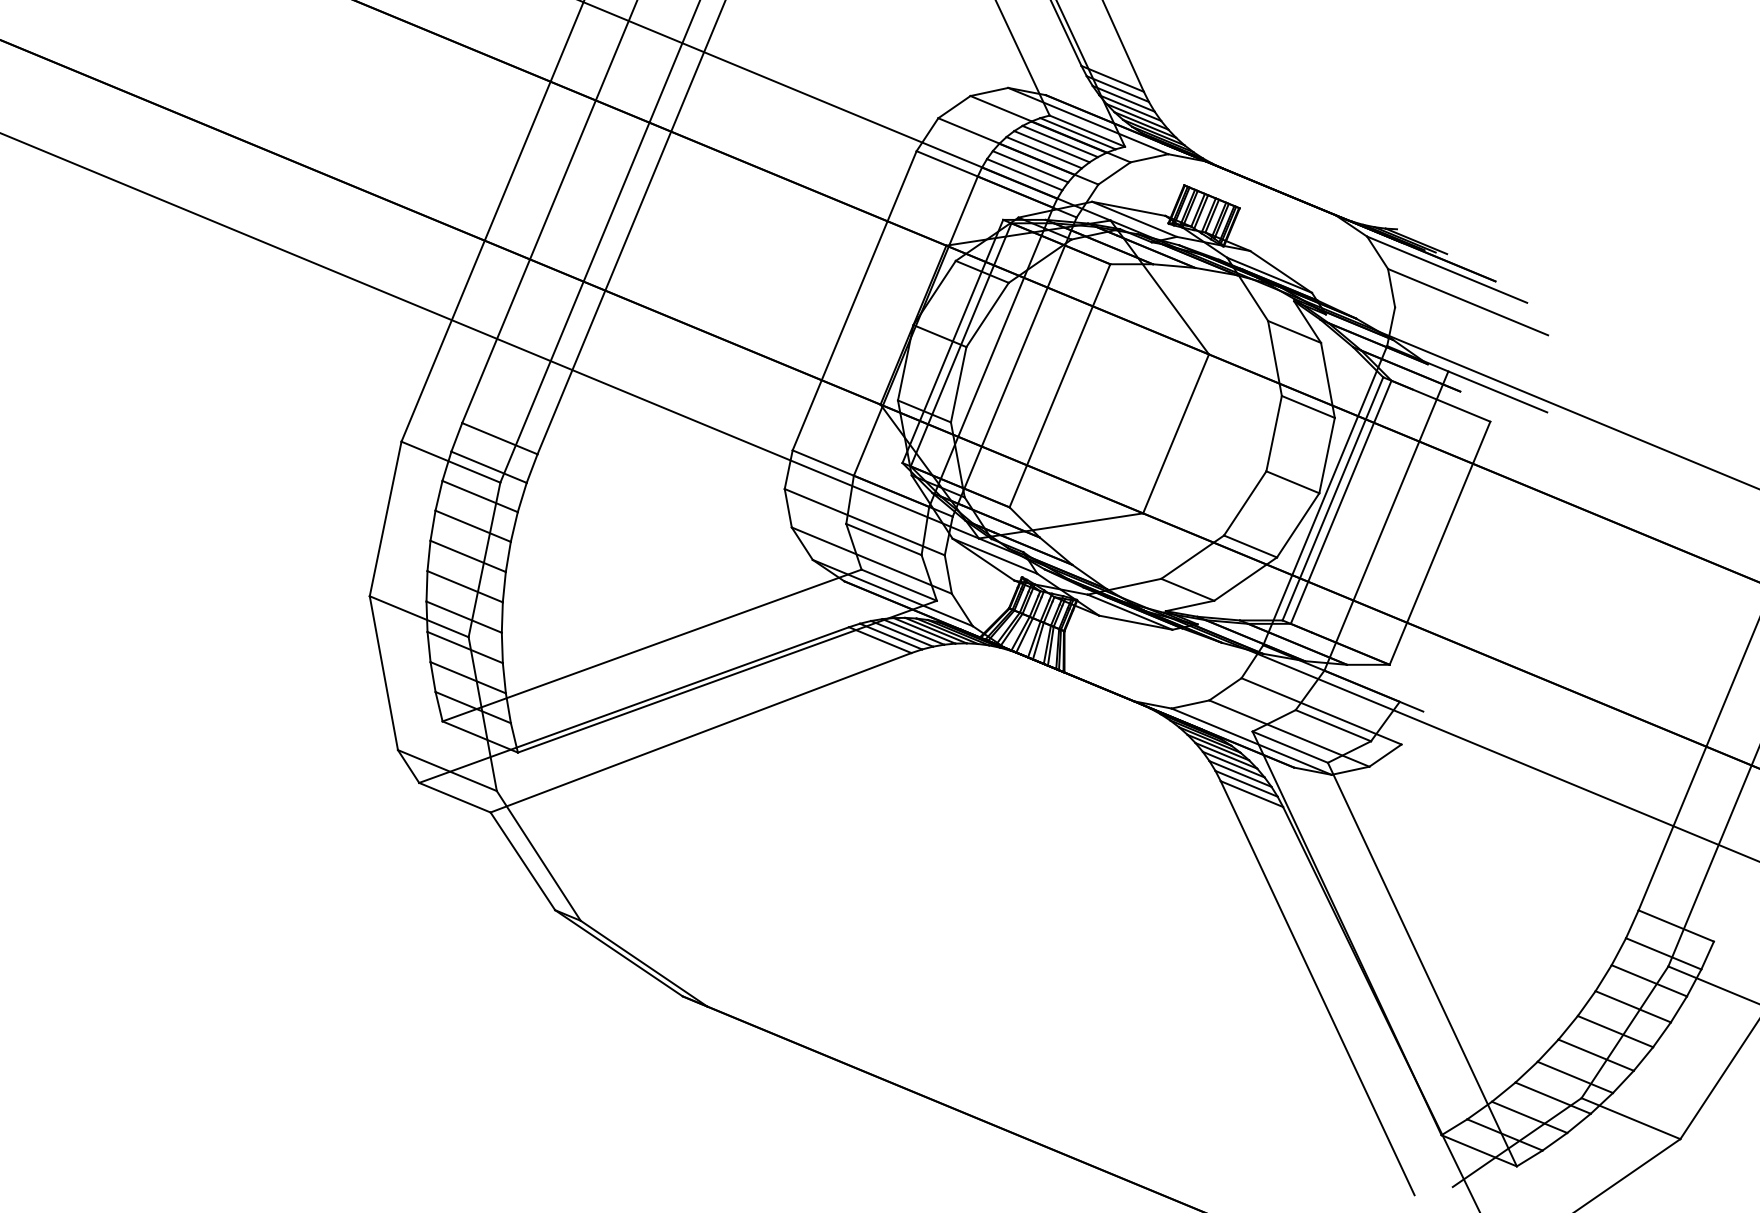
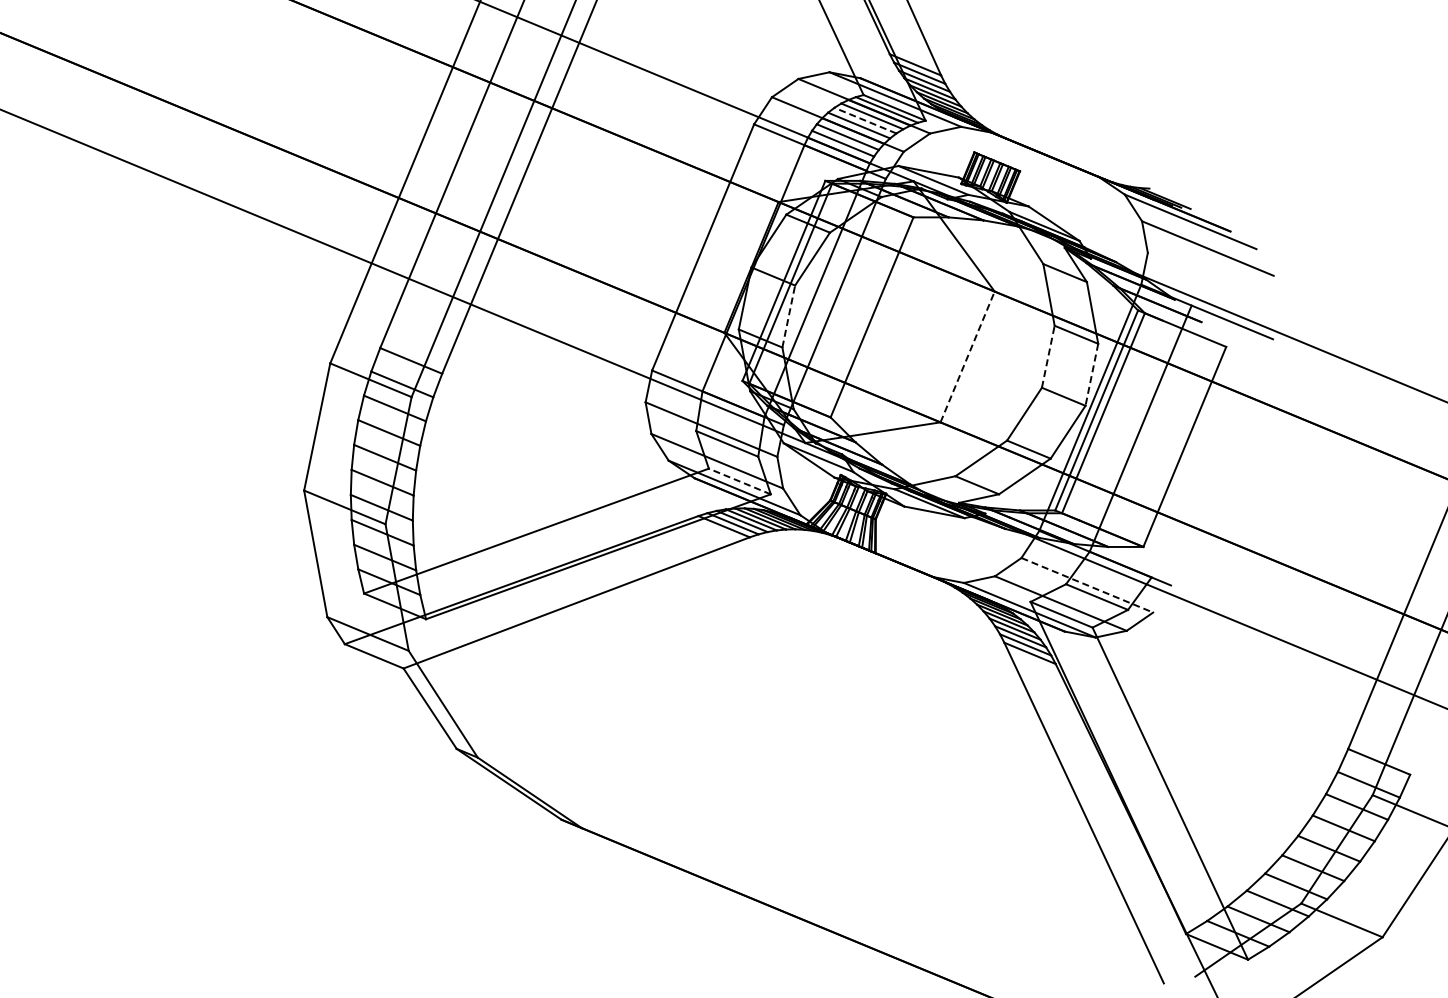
line: (1051, 146) -> (865, 120), solid -> dashed
line: (958, 384) -> (788, 316), solid -> dashed
line: (1175, 433) -> (967, 356), solid -> dashed
line: (1274, 433) -> (1048, 356), solid -> dashed
line: (1326, 455) -> (1091, 374), solid -> dashed
line: (898, 585) -> (739, 481), solid -> dashed
line: (1321, 711) -> (1087, 585), solid -> dashed

